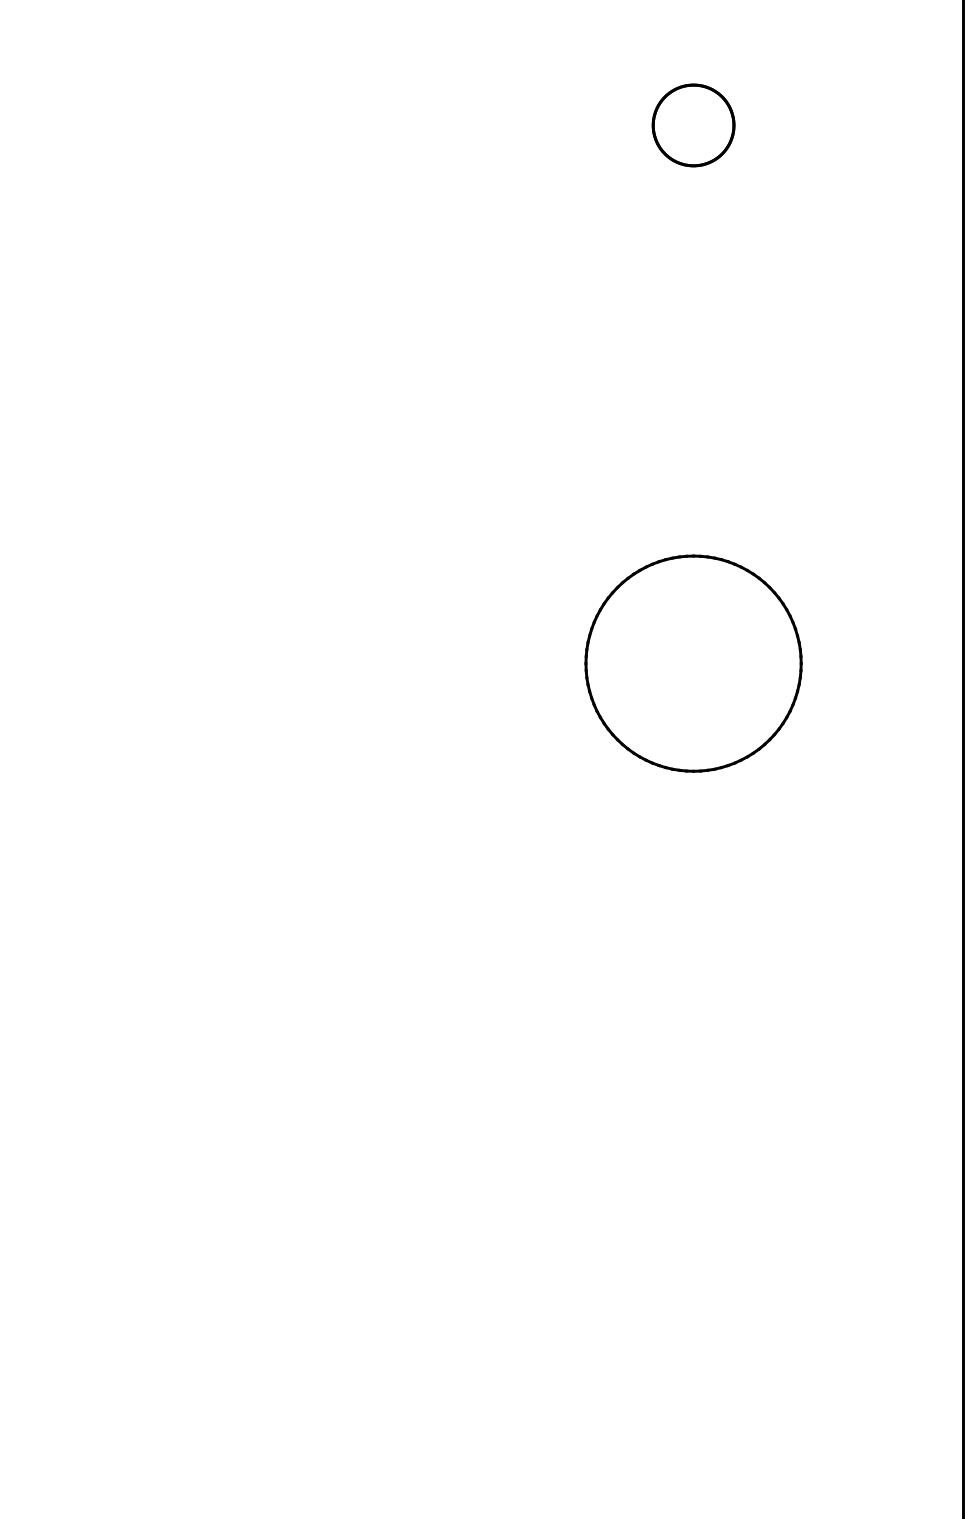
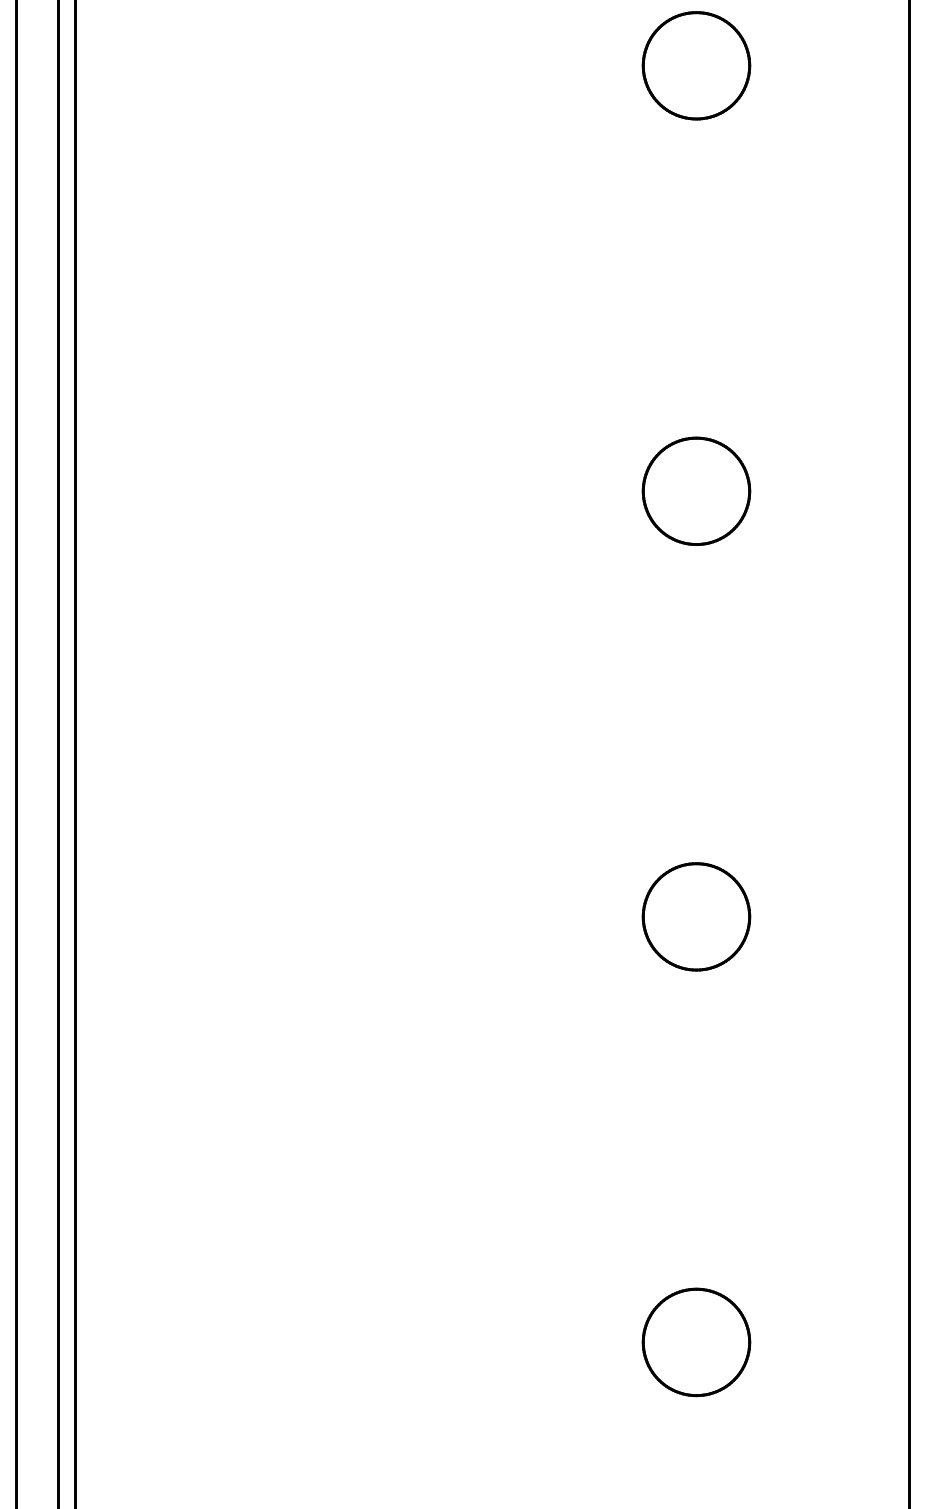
part: (693, 124) -> (696, 490), size x1.67
part: (693, 663) -> (696, 916), size x0.62
part: (693, 1201) -> (696, 1342), added

